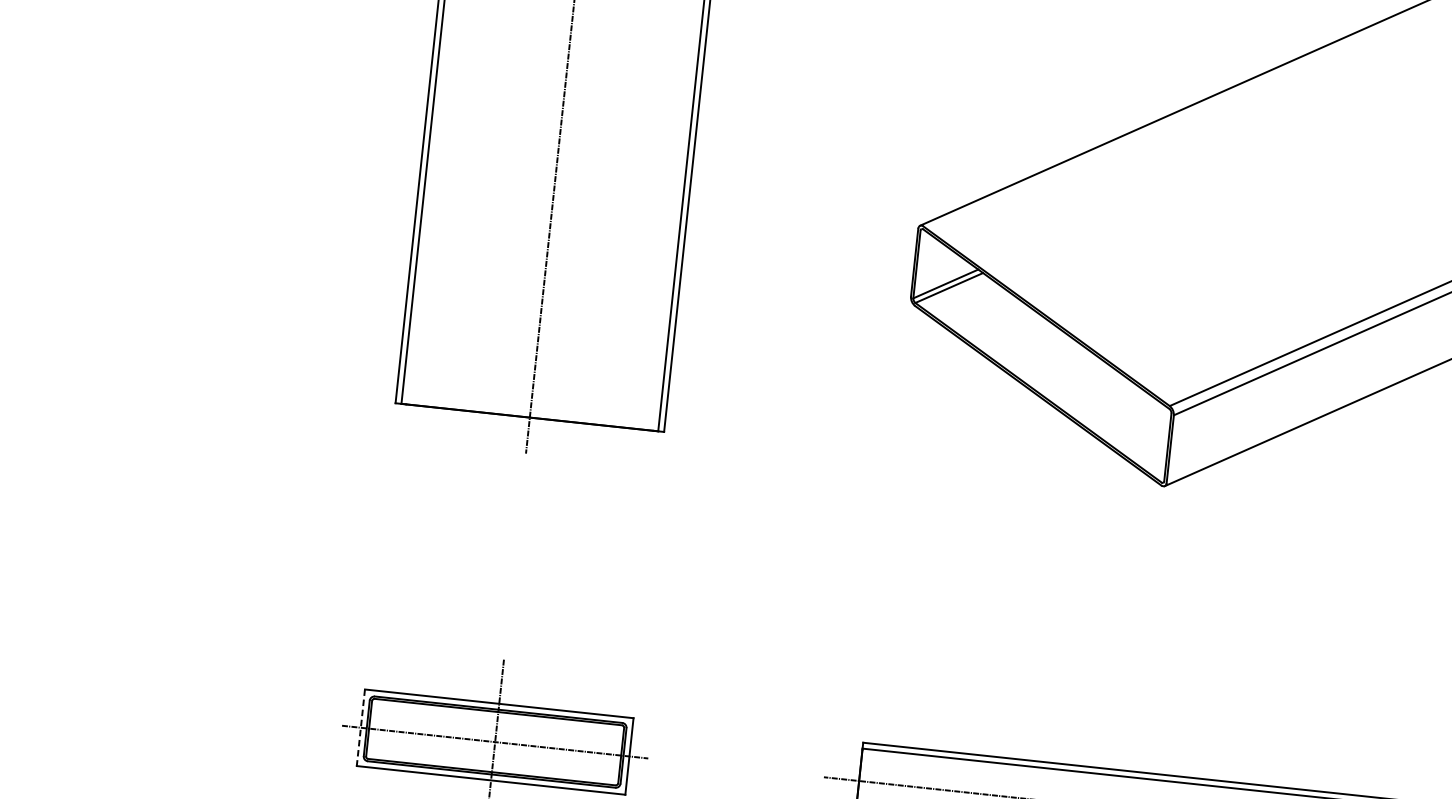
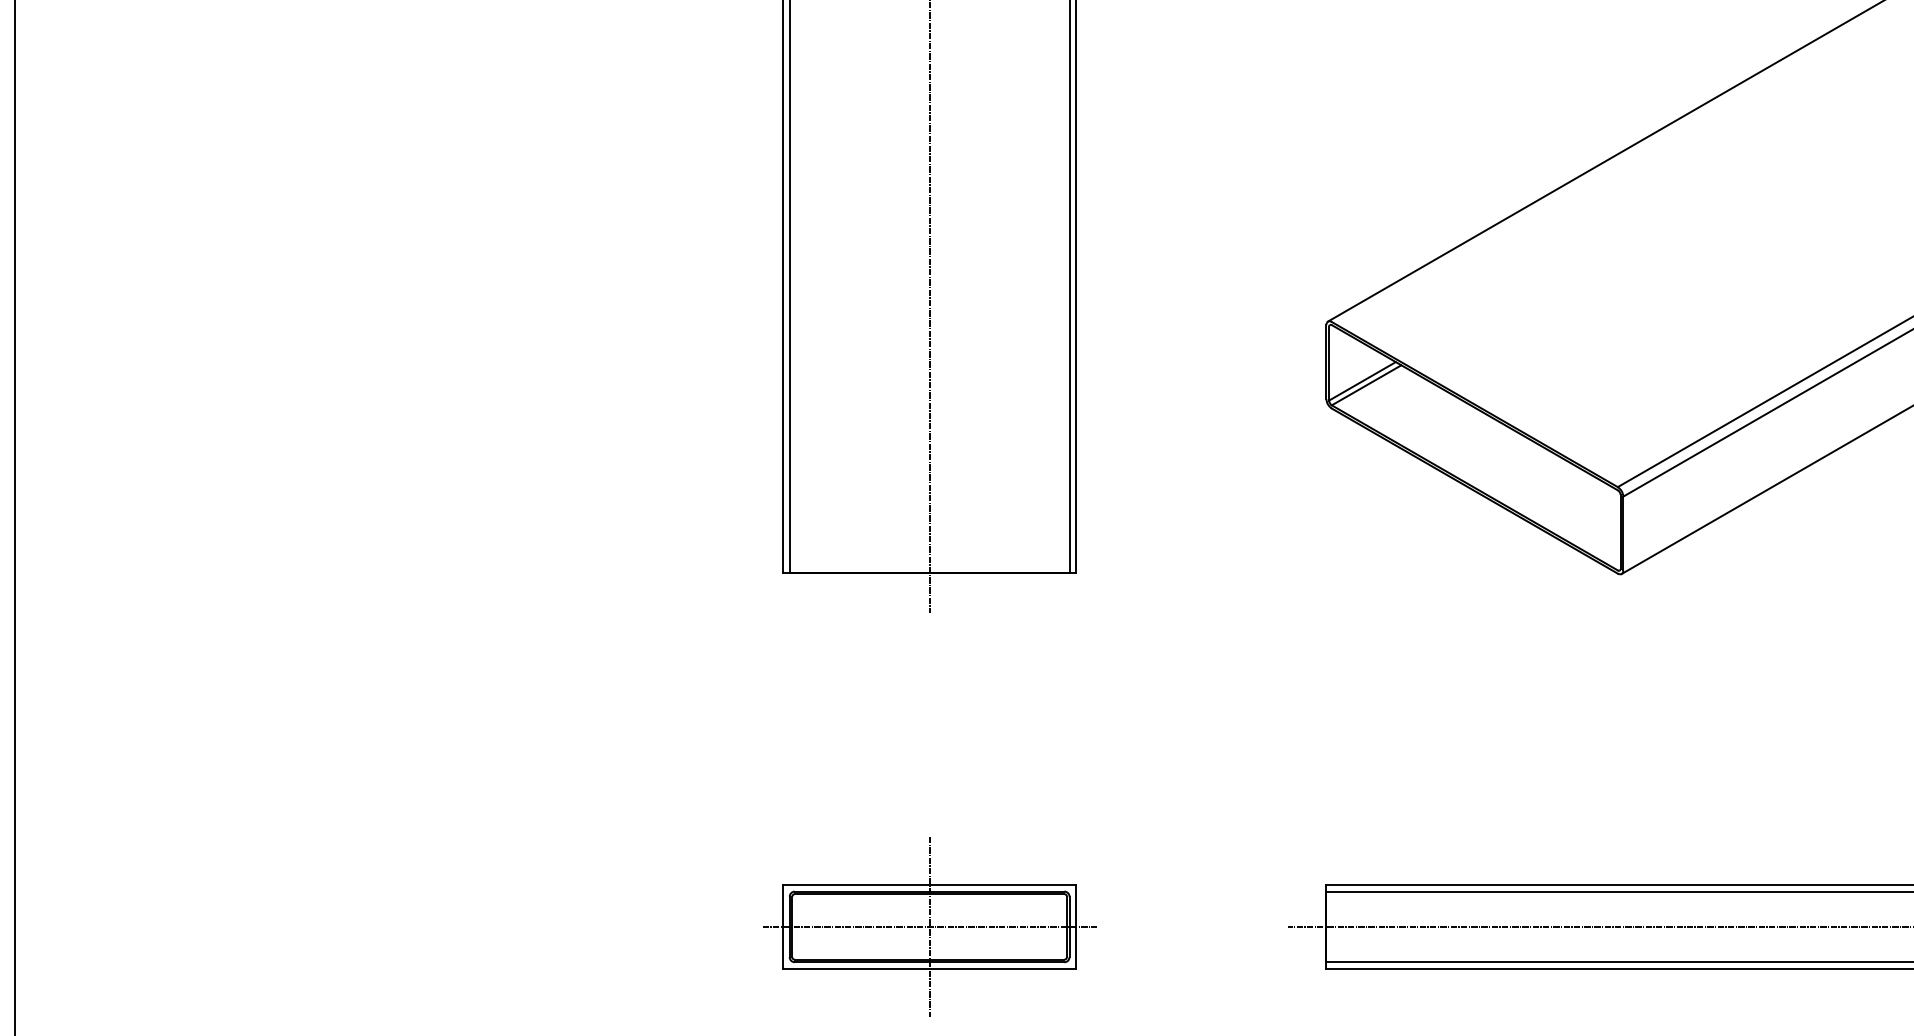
line: (361, 727) -> (783, 926), dashed -> solid

